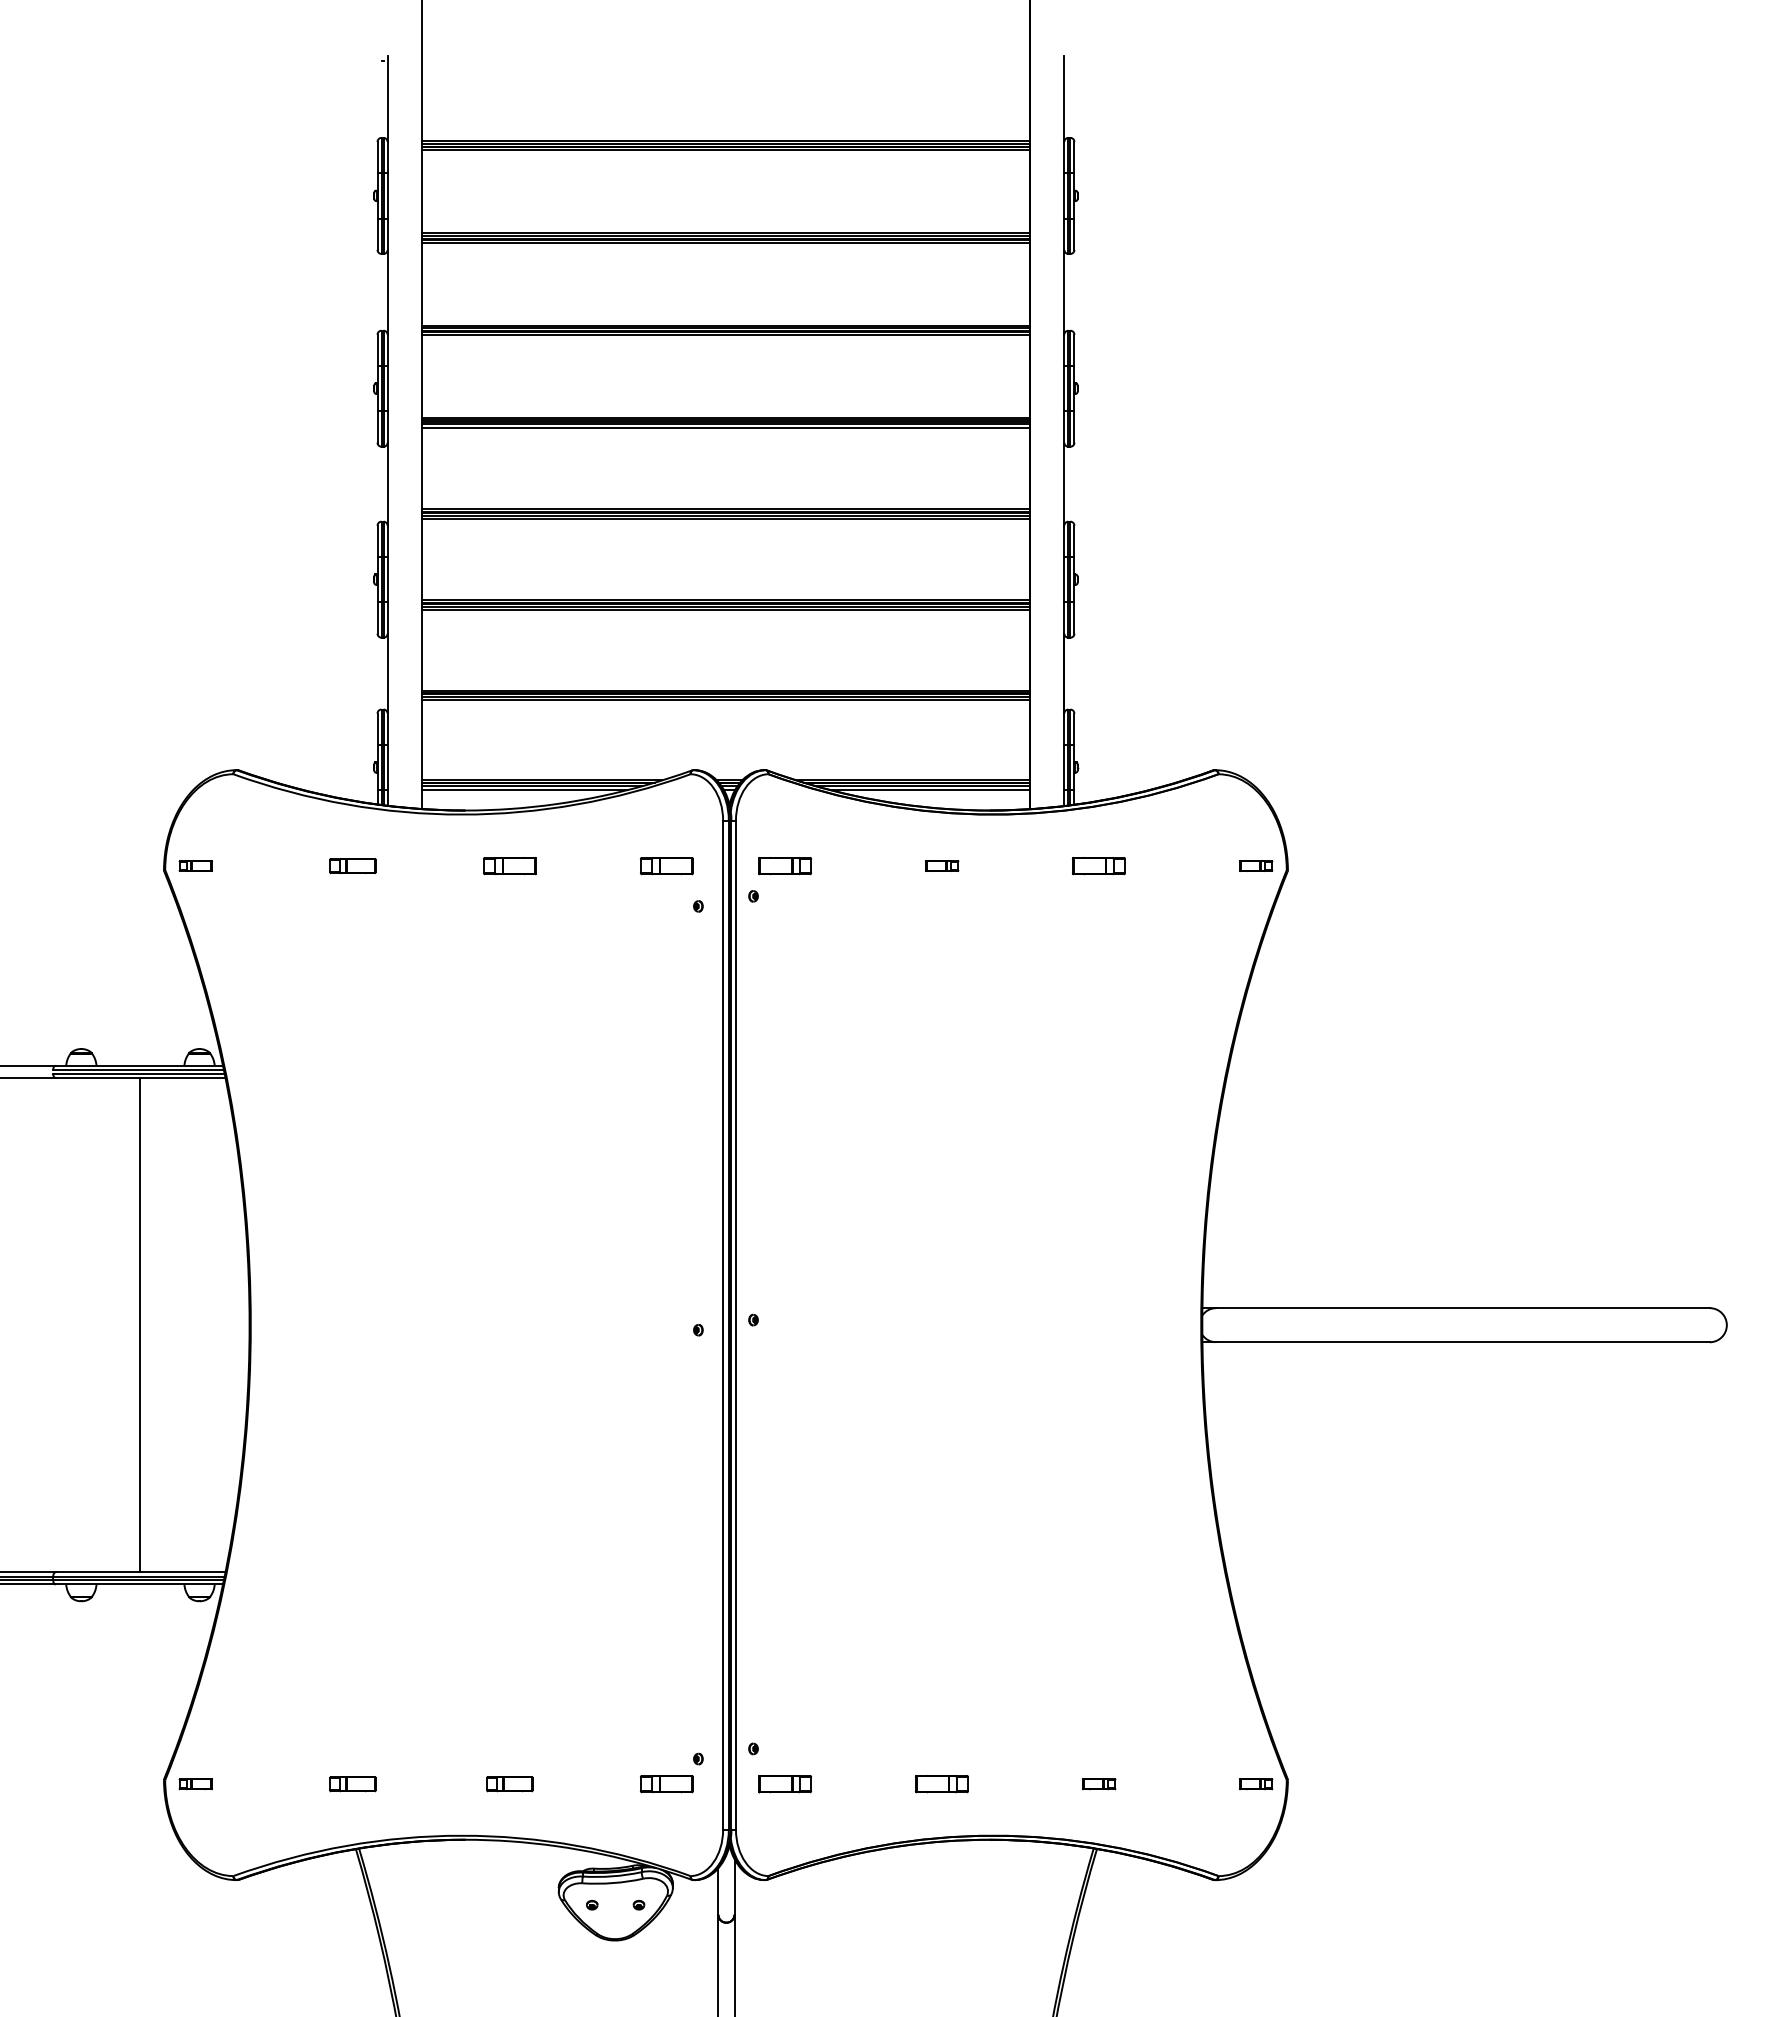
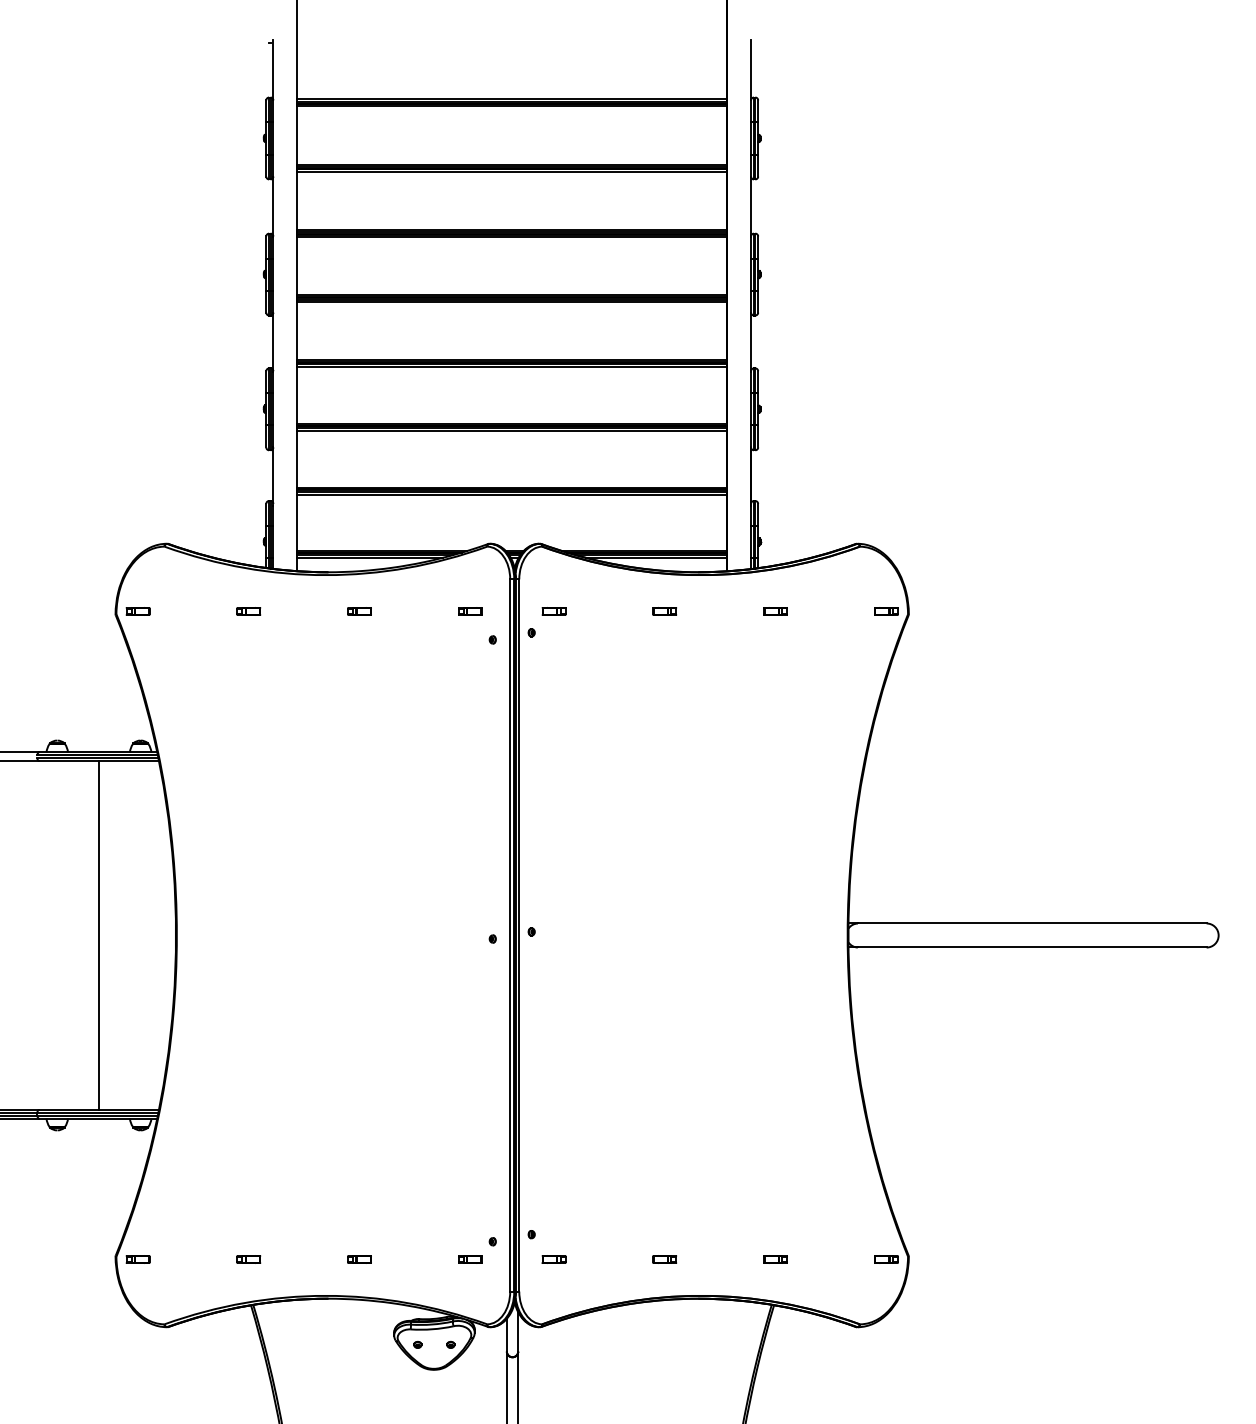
part: (352, 865) -> (248, 611), size x0.71
part: (509, 865) -> (359, 611), size x0.62
part: (666, 865) -> (470, 611), size x0.62
part: (785, 865) -> (554, 611), size x0.62
part: (1099, 865) -> (775, 611), size x0.62
part: (352, 1784) -> (248, 1259), size x0.71
part: (509, 1784) -> (359, 1259), size x0.71
part: (666, 1784) -> (470, 1259), size x0.62
part: (785, 1784) -> (554, 1259), size x0.62
part: (942, 1784) -> (665, 1259), size x0.62

